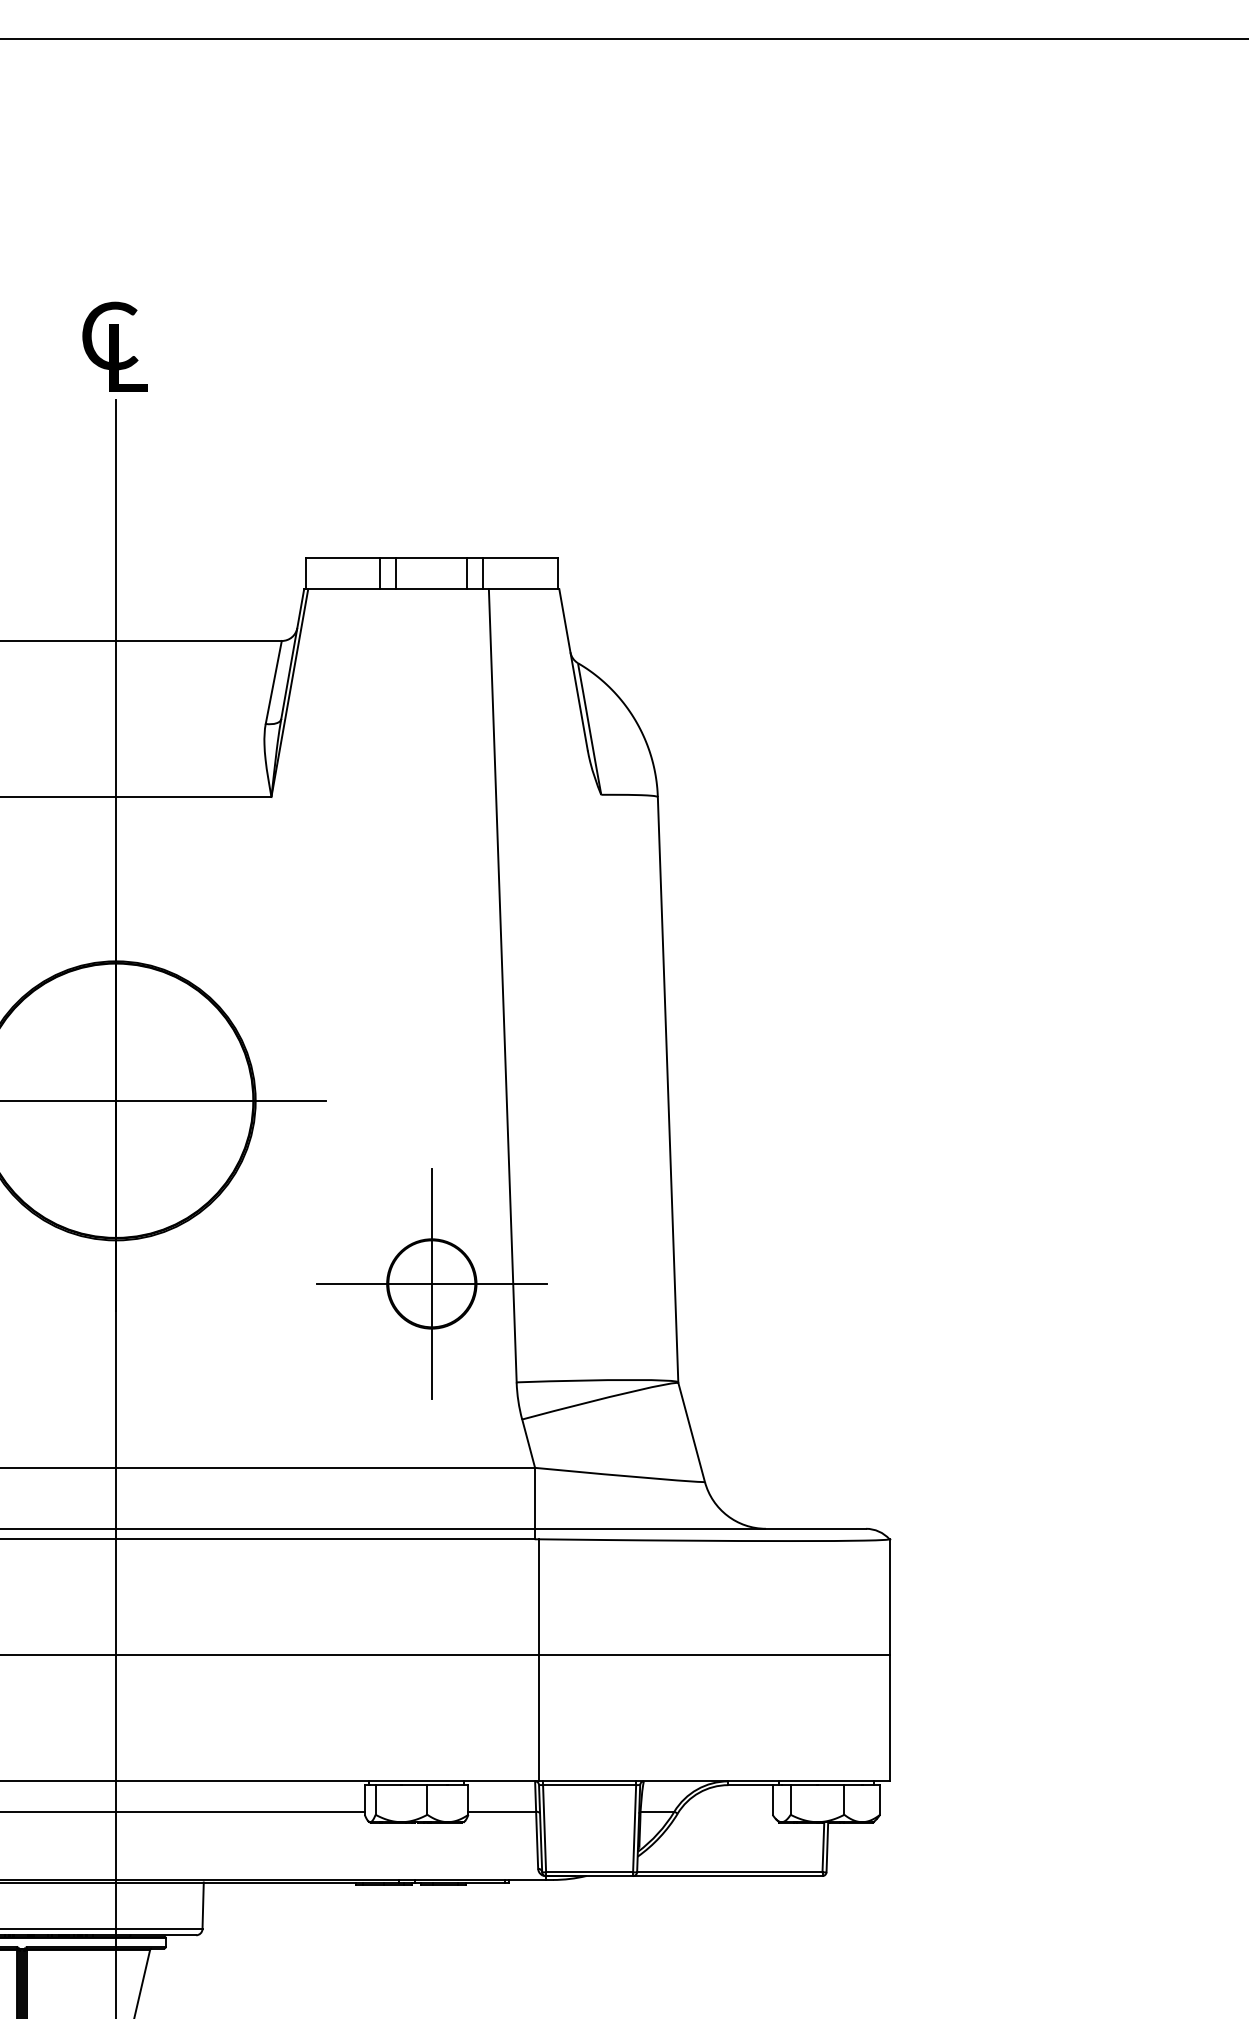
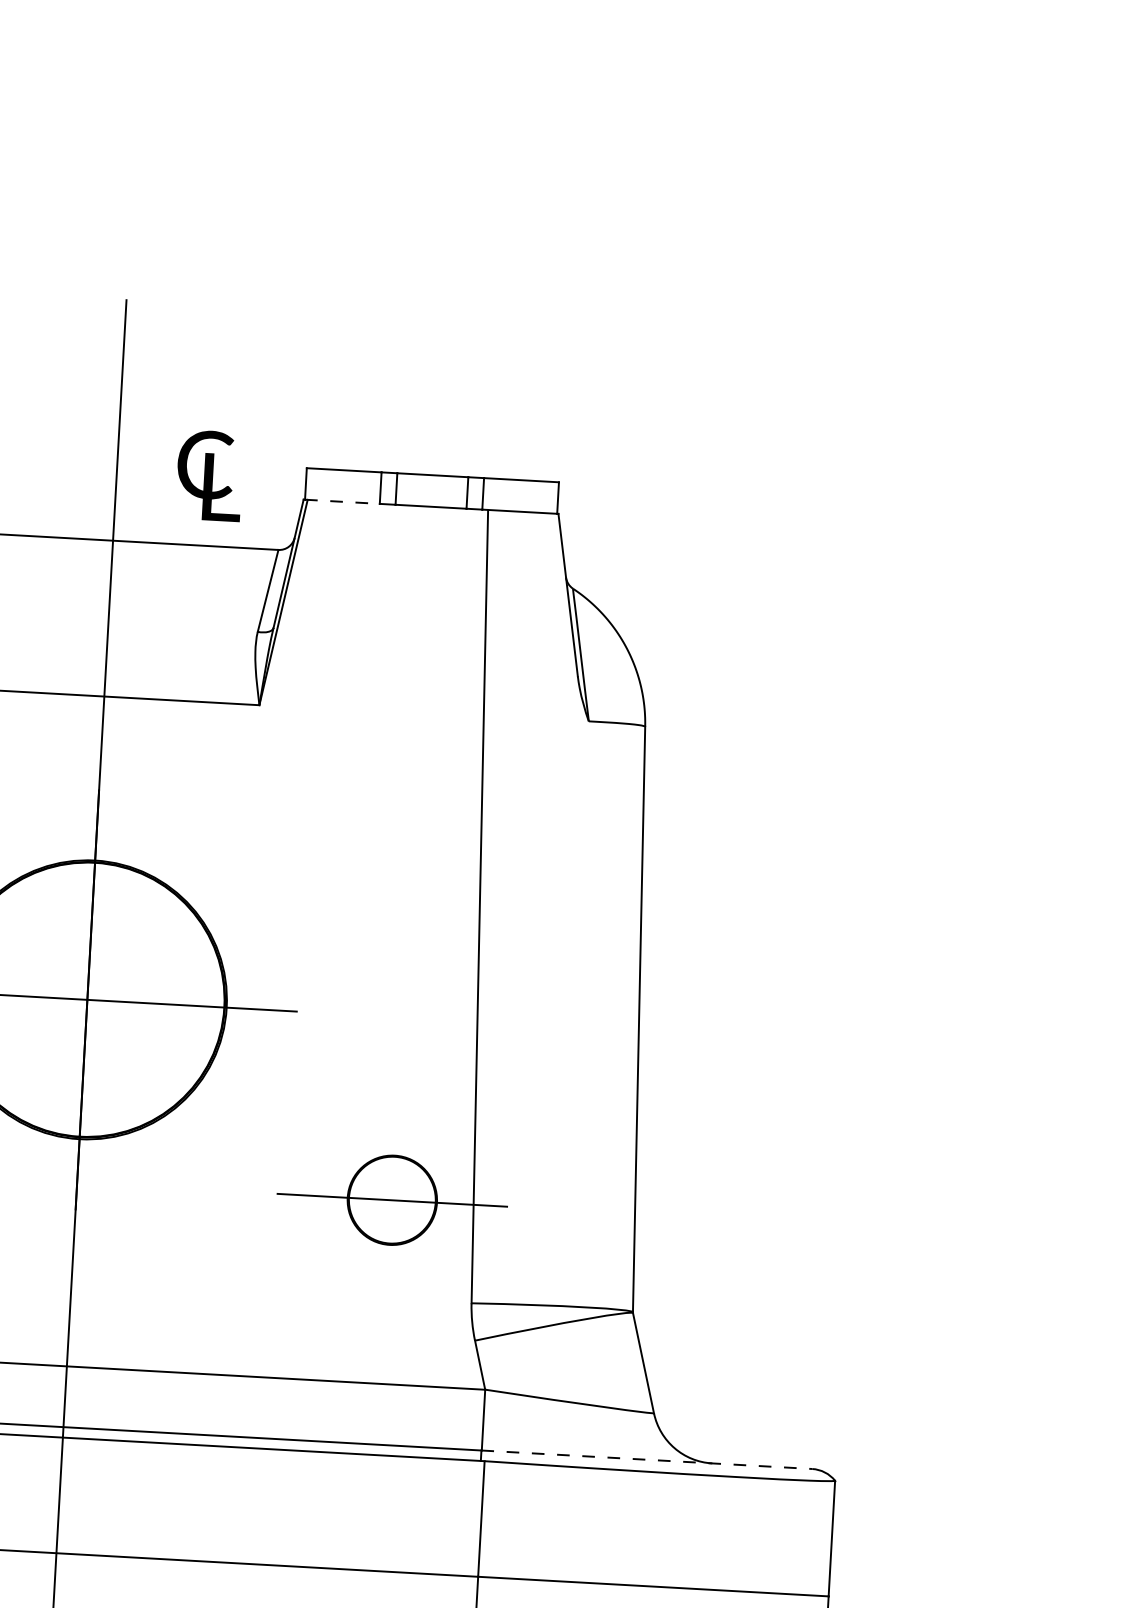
text: (114, 346) -> (209, 475), moved
line: (343, 589) -> (342, 501), solid -> dashed
line: (431, 1283) -> (392, 1199), removed
line: (700, 1528) -> (646, 1459), solid -> dashed

